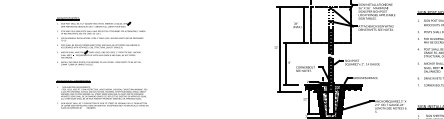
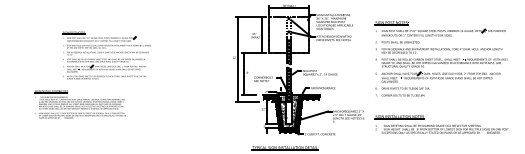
part: (100, 41) -> (106, 55), moved
part: (101, 94) -> (79, 104), moved

